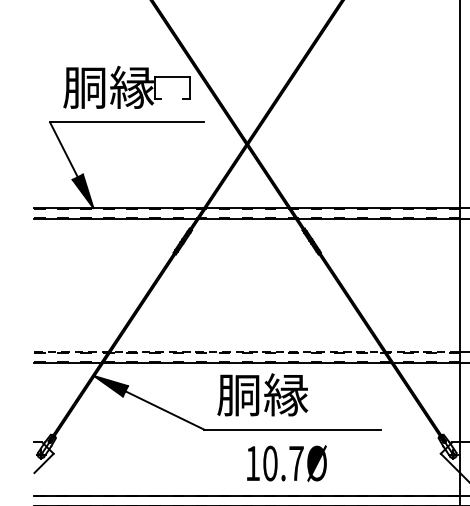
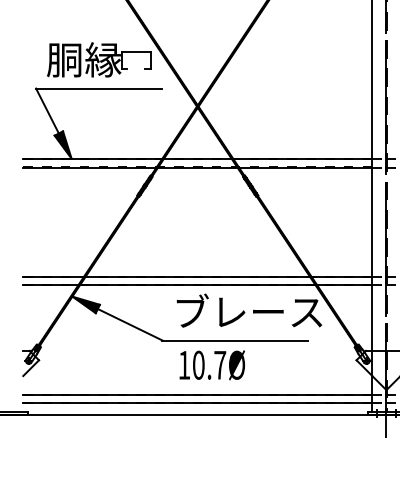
line: (246, 351) -> (197, 276), dashed -> solid
text: (307, 394) -> (247, 311), 胴縁 -> ブレース
text: (285, 463) -> (211, 365), moved

